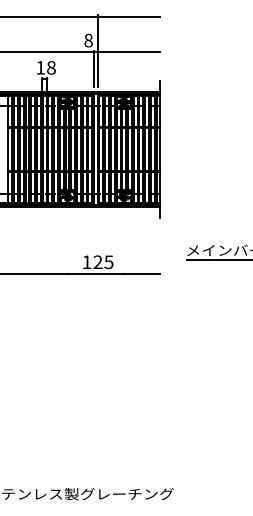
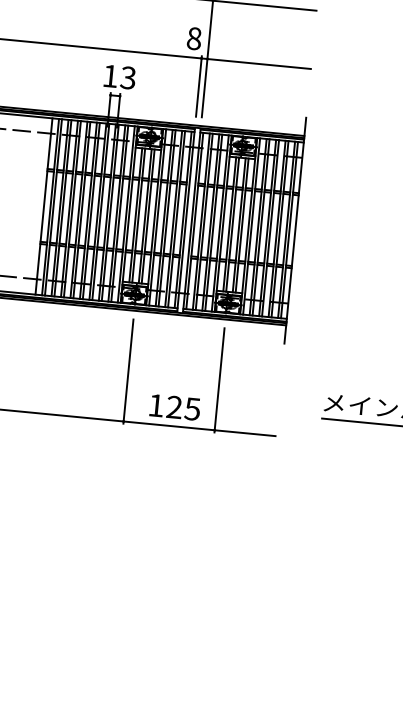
text: (51, 67) -> (128, 77), 18 -> 13
line: (68, 243) -> (128, 371), added
line: (123, 243) -> (219, 380), added

